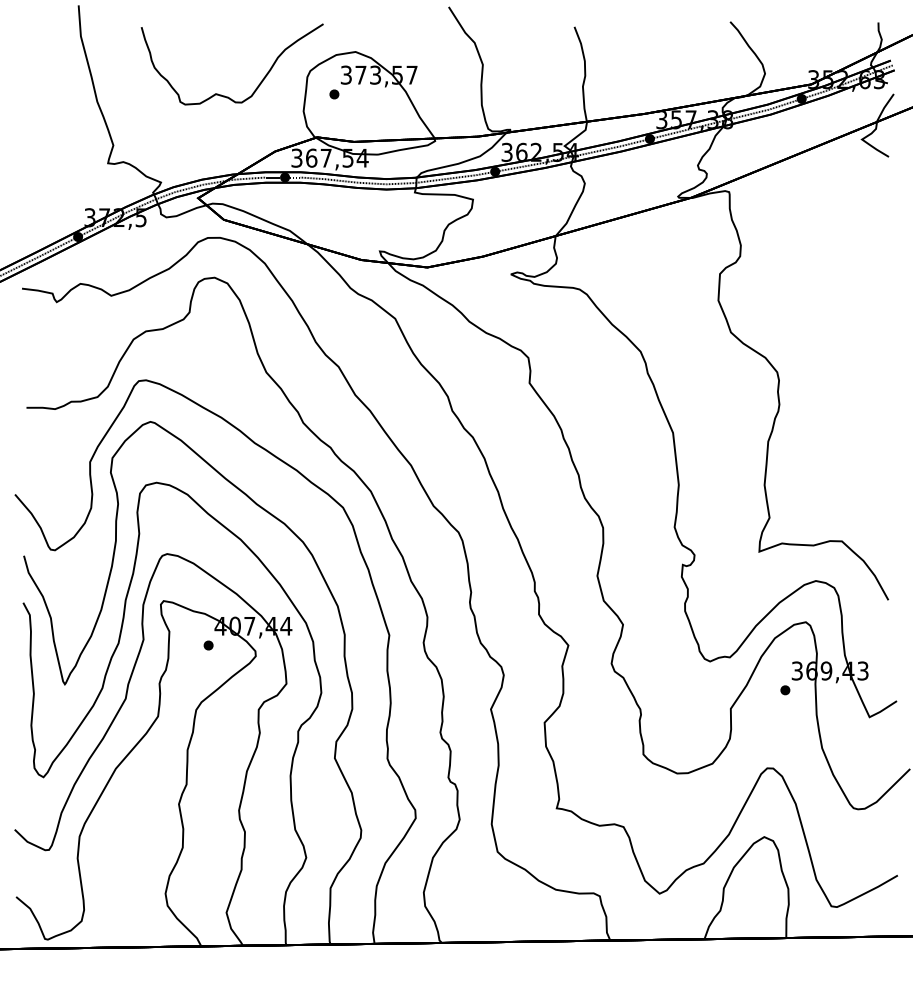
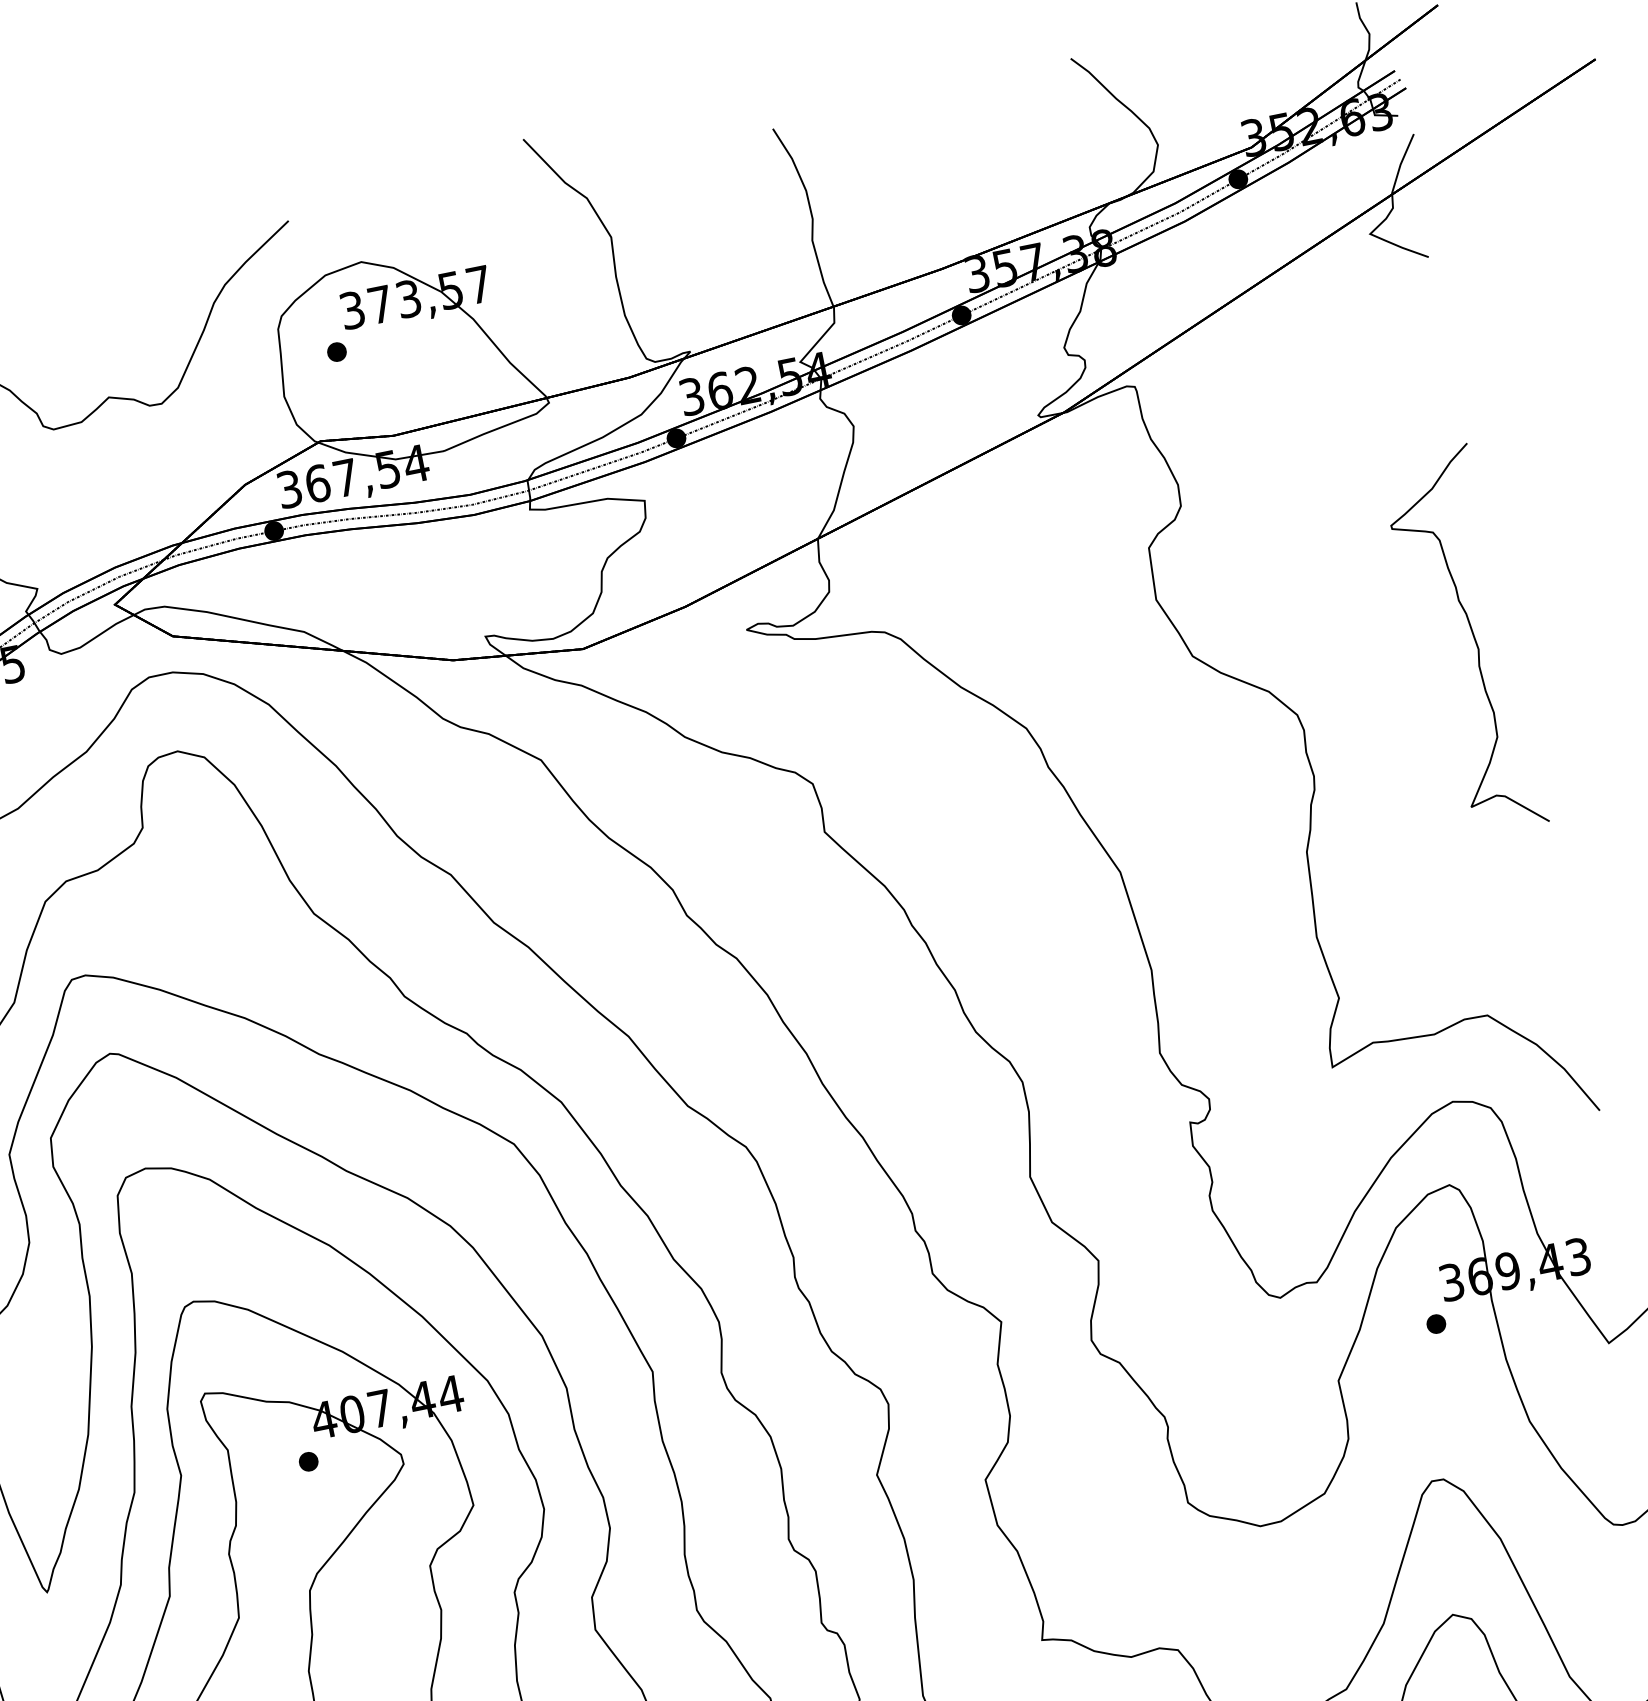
curve: (872, 352) -> (1472, 639), added

